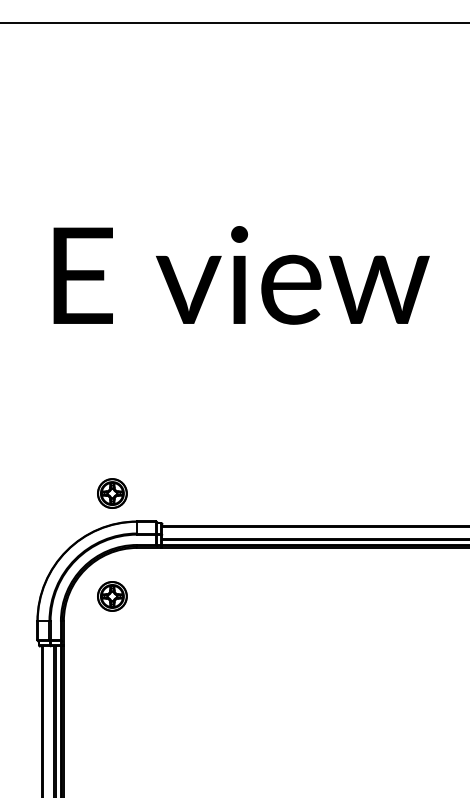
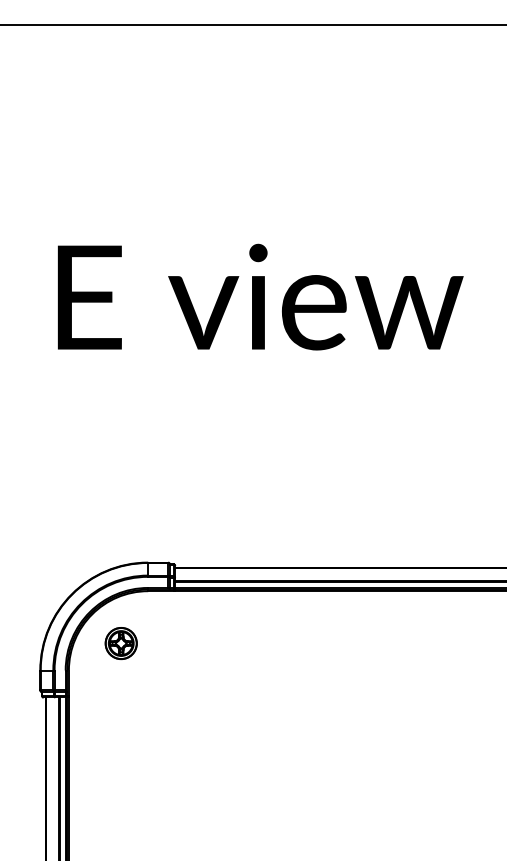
part: (111, 493) -> (120, 532), removed

